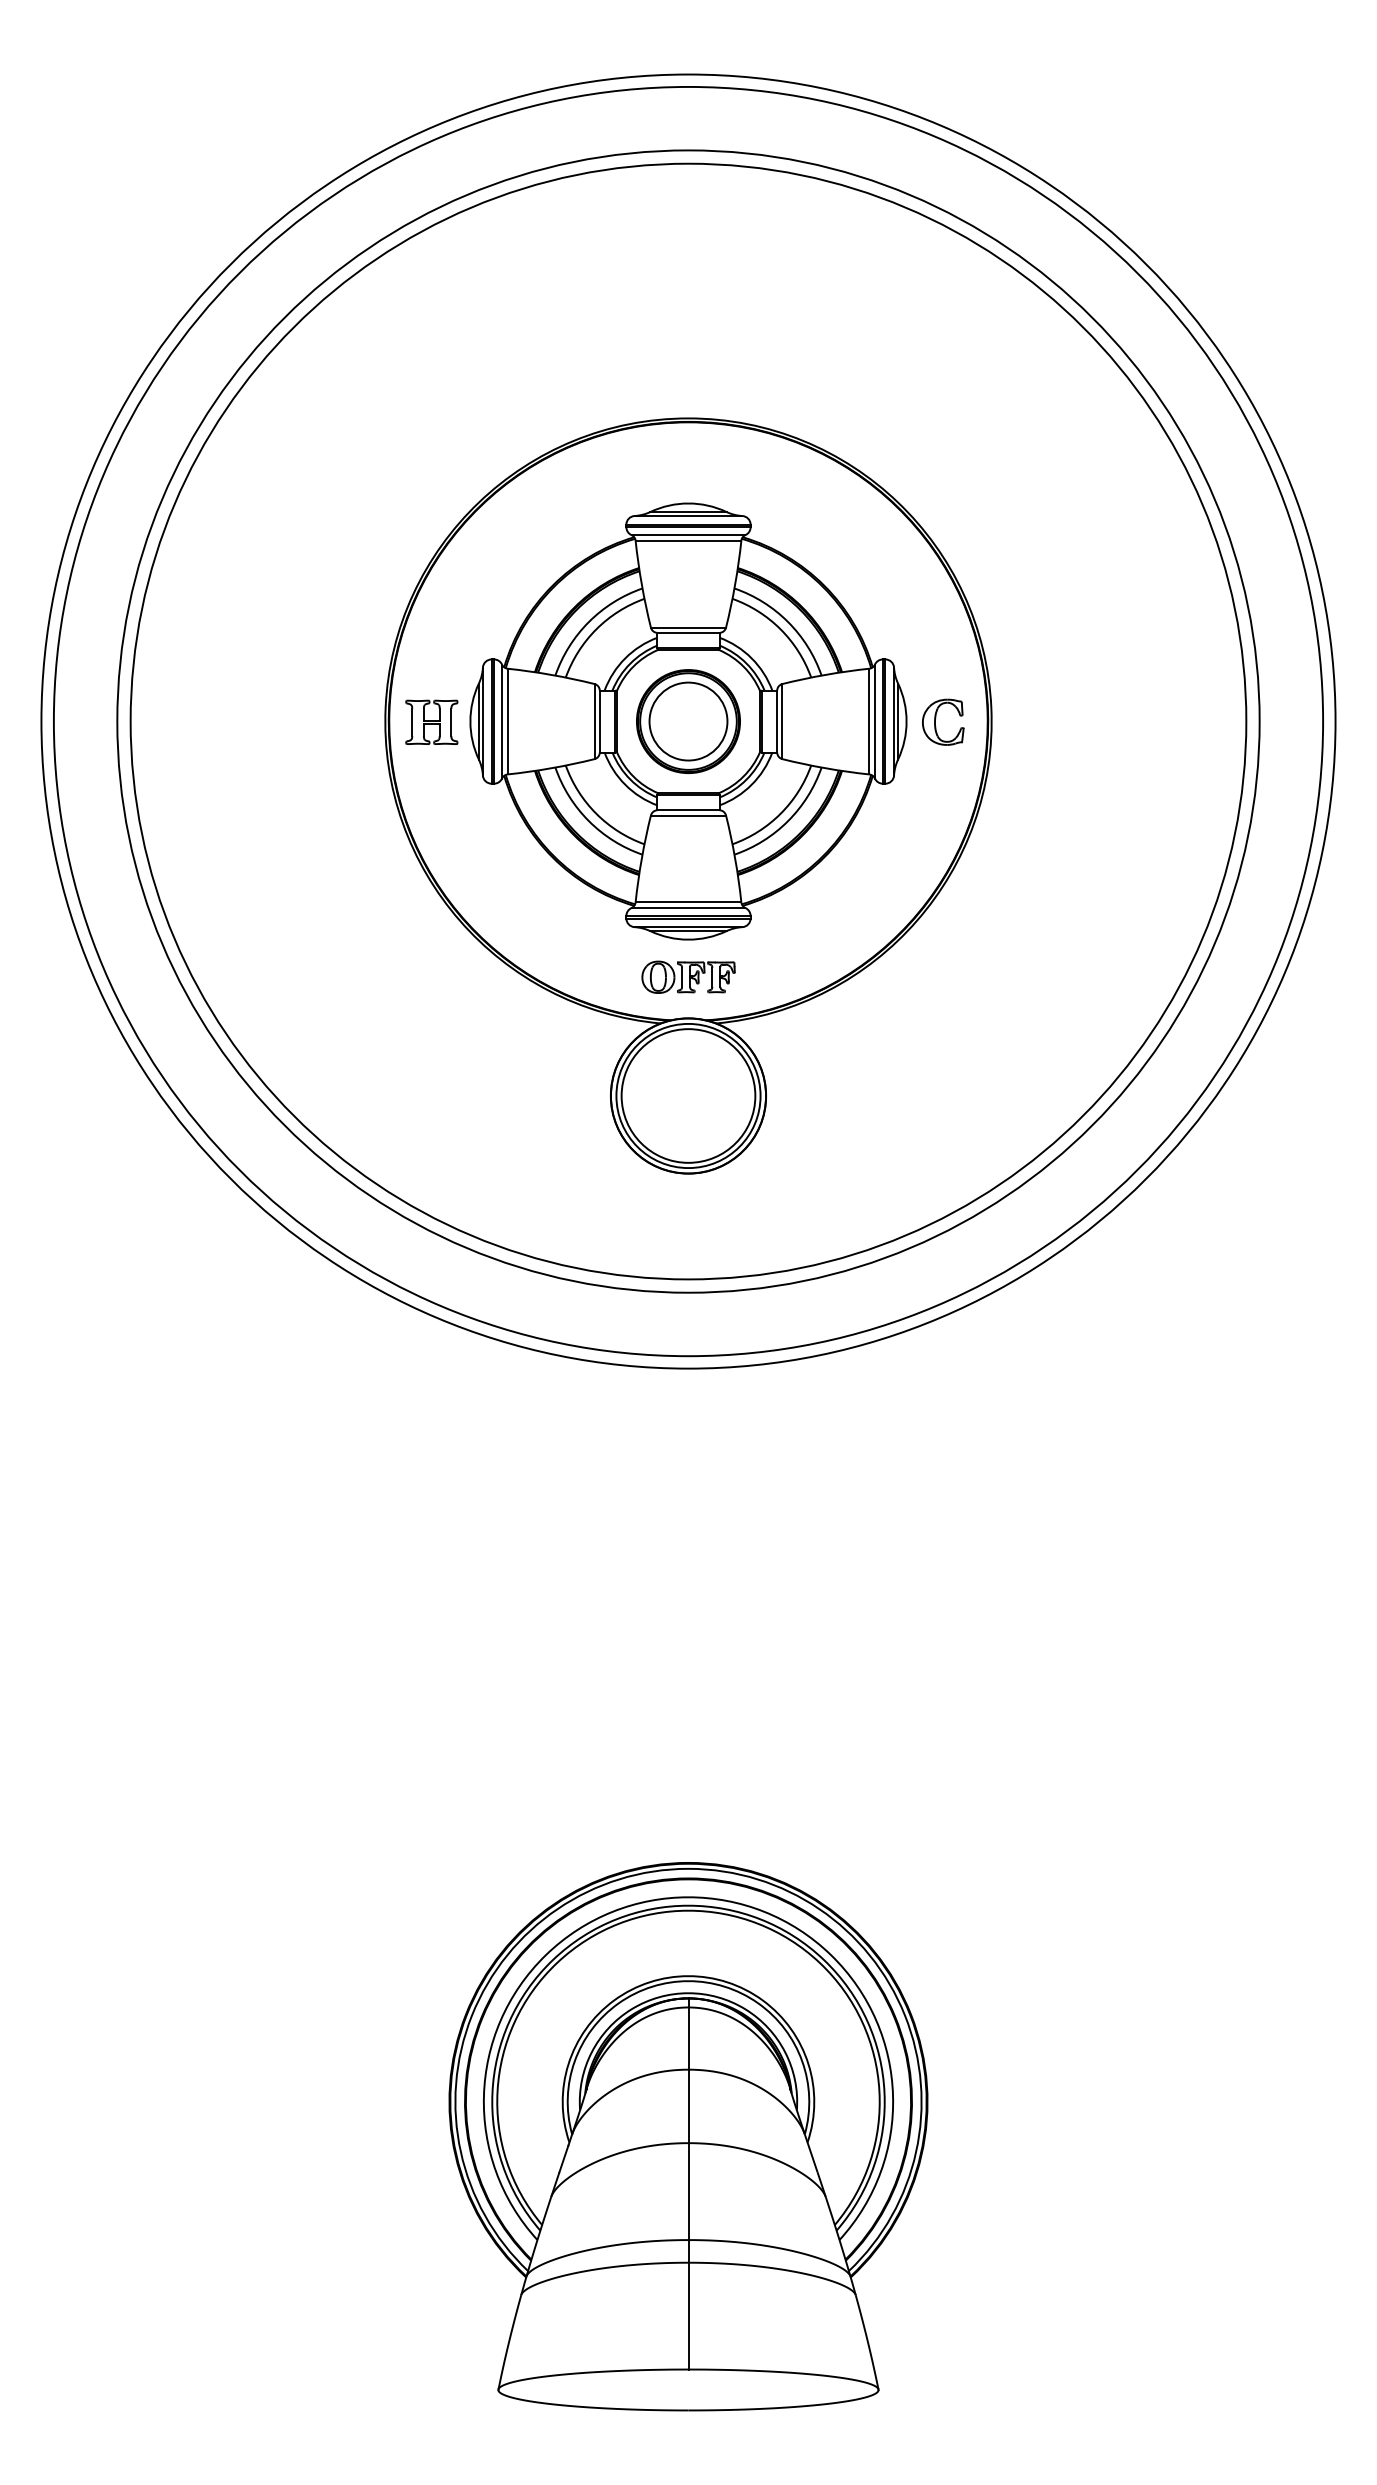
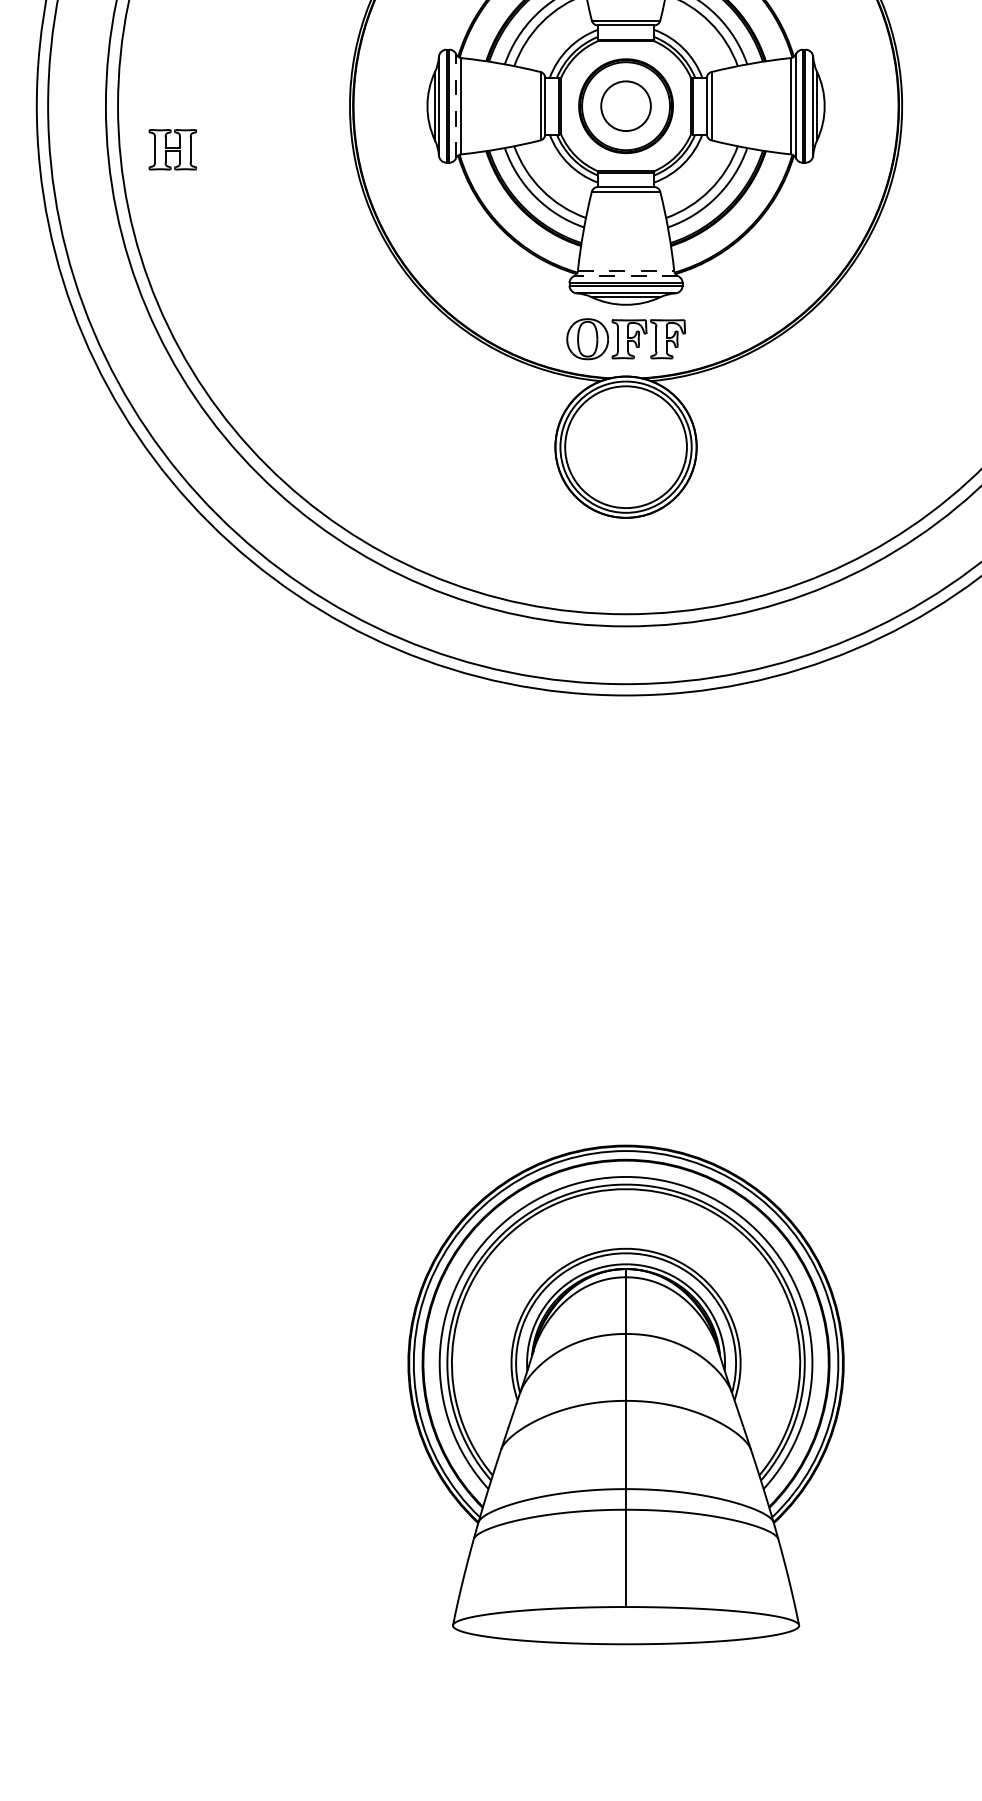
part: (936, 718) -> (851, 103), removed
part: (431, 721) -> (172, 148), moved
line: (502, 721) -> (456, 106), solid -> dashed
circle: (688, 721) -> (626, 106), size x0.7
line: (688, 902) -> (626, 270), solid -> dashed
line: (688, 908) -> (626, 276), solid -> dashed
part: (688, 976) -> (626, 338), size x1.4

